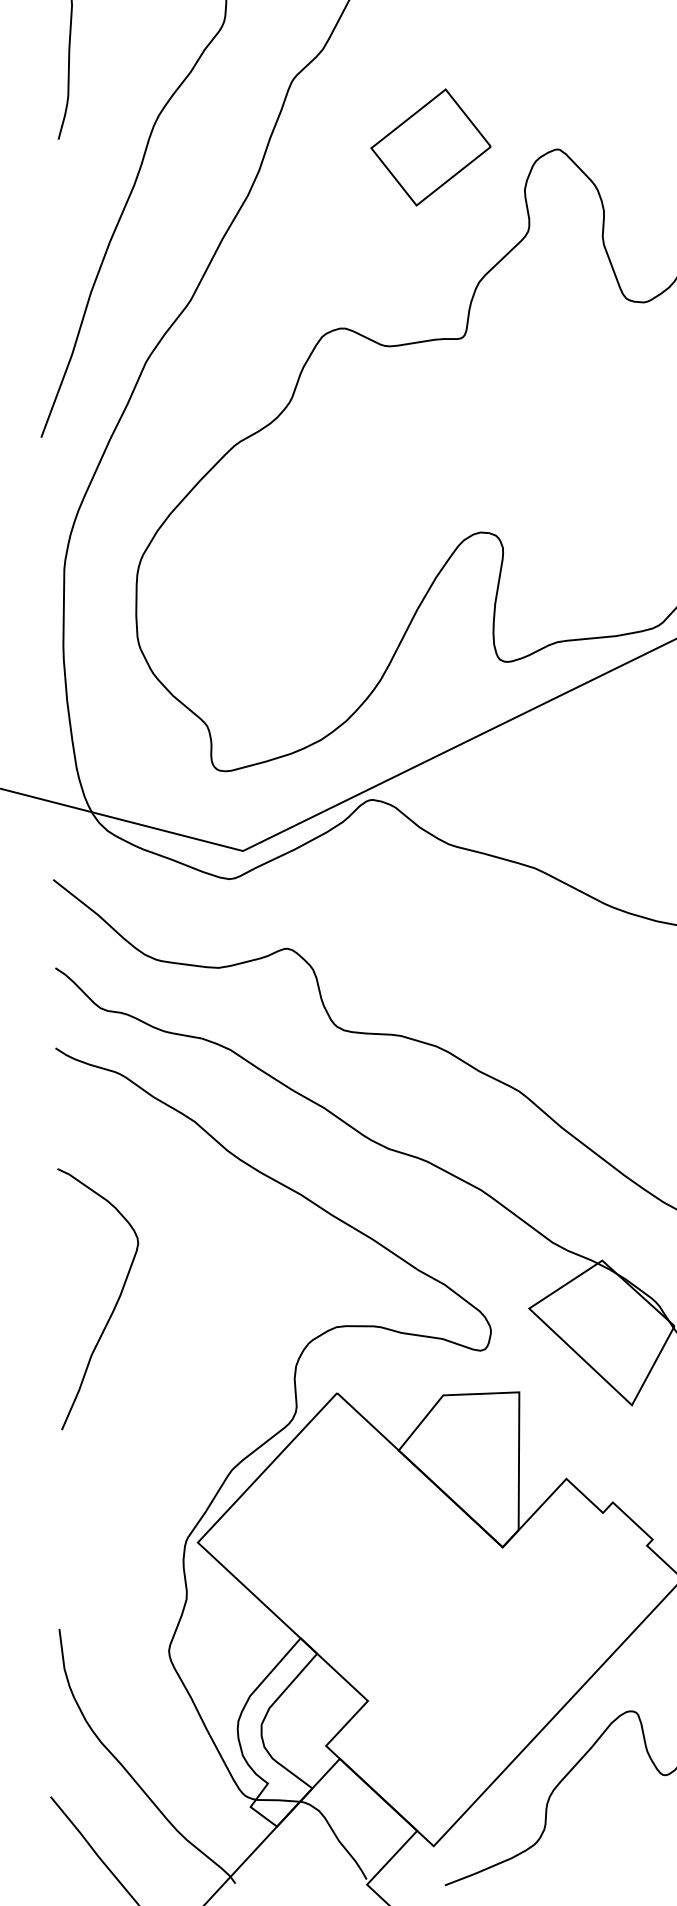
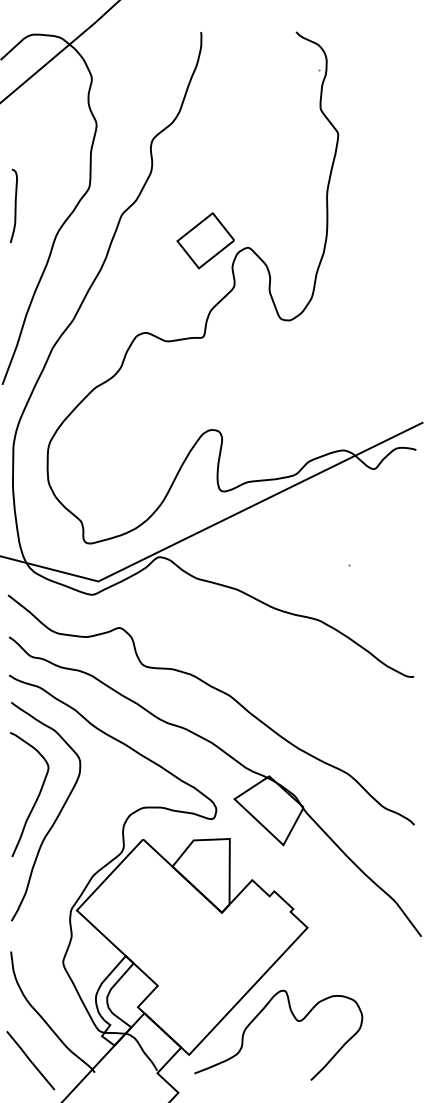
part: (430, 146) -> (205, 240), moved
curve: (154, 1345) -> (56, 816), added

